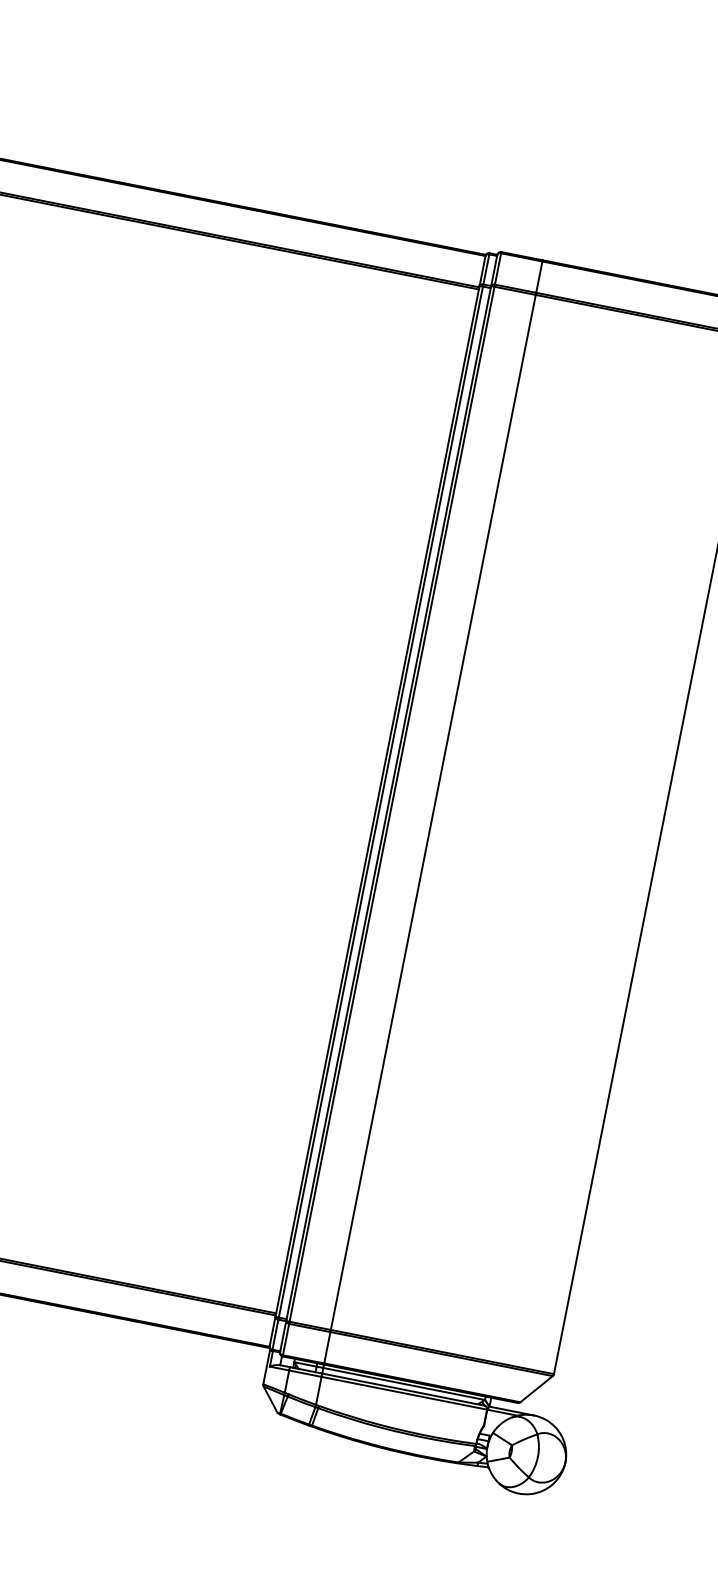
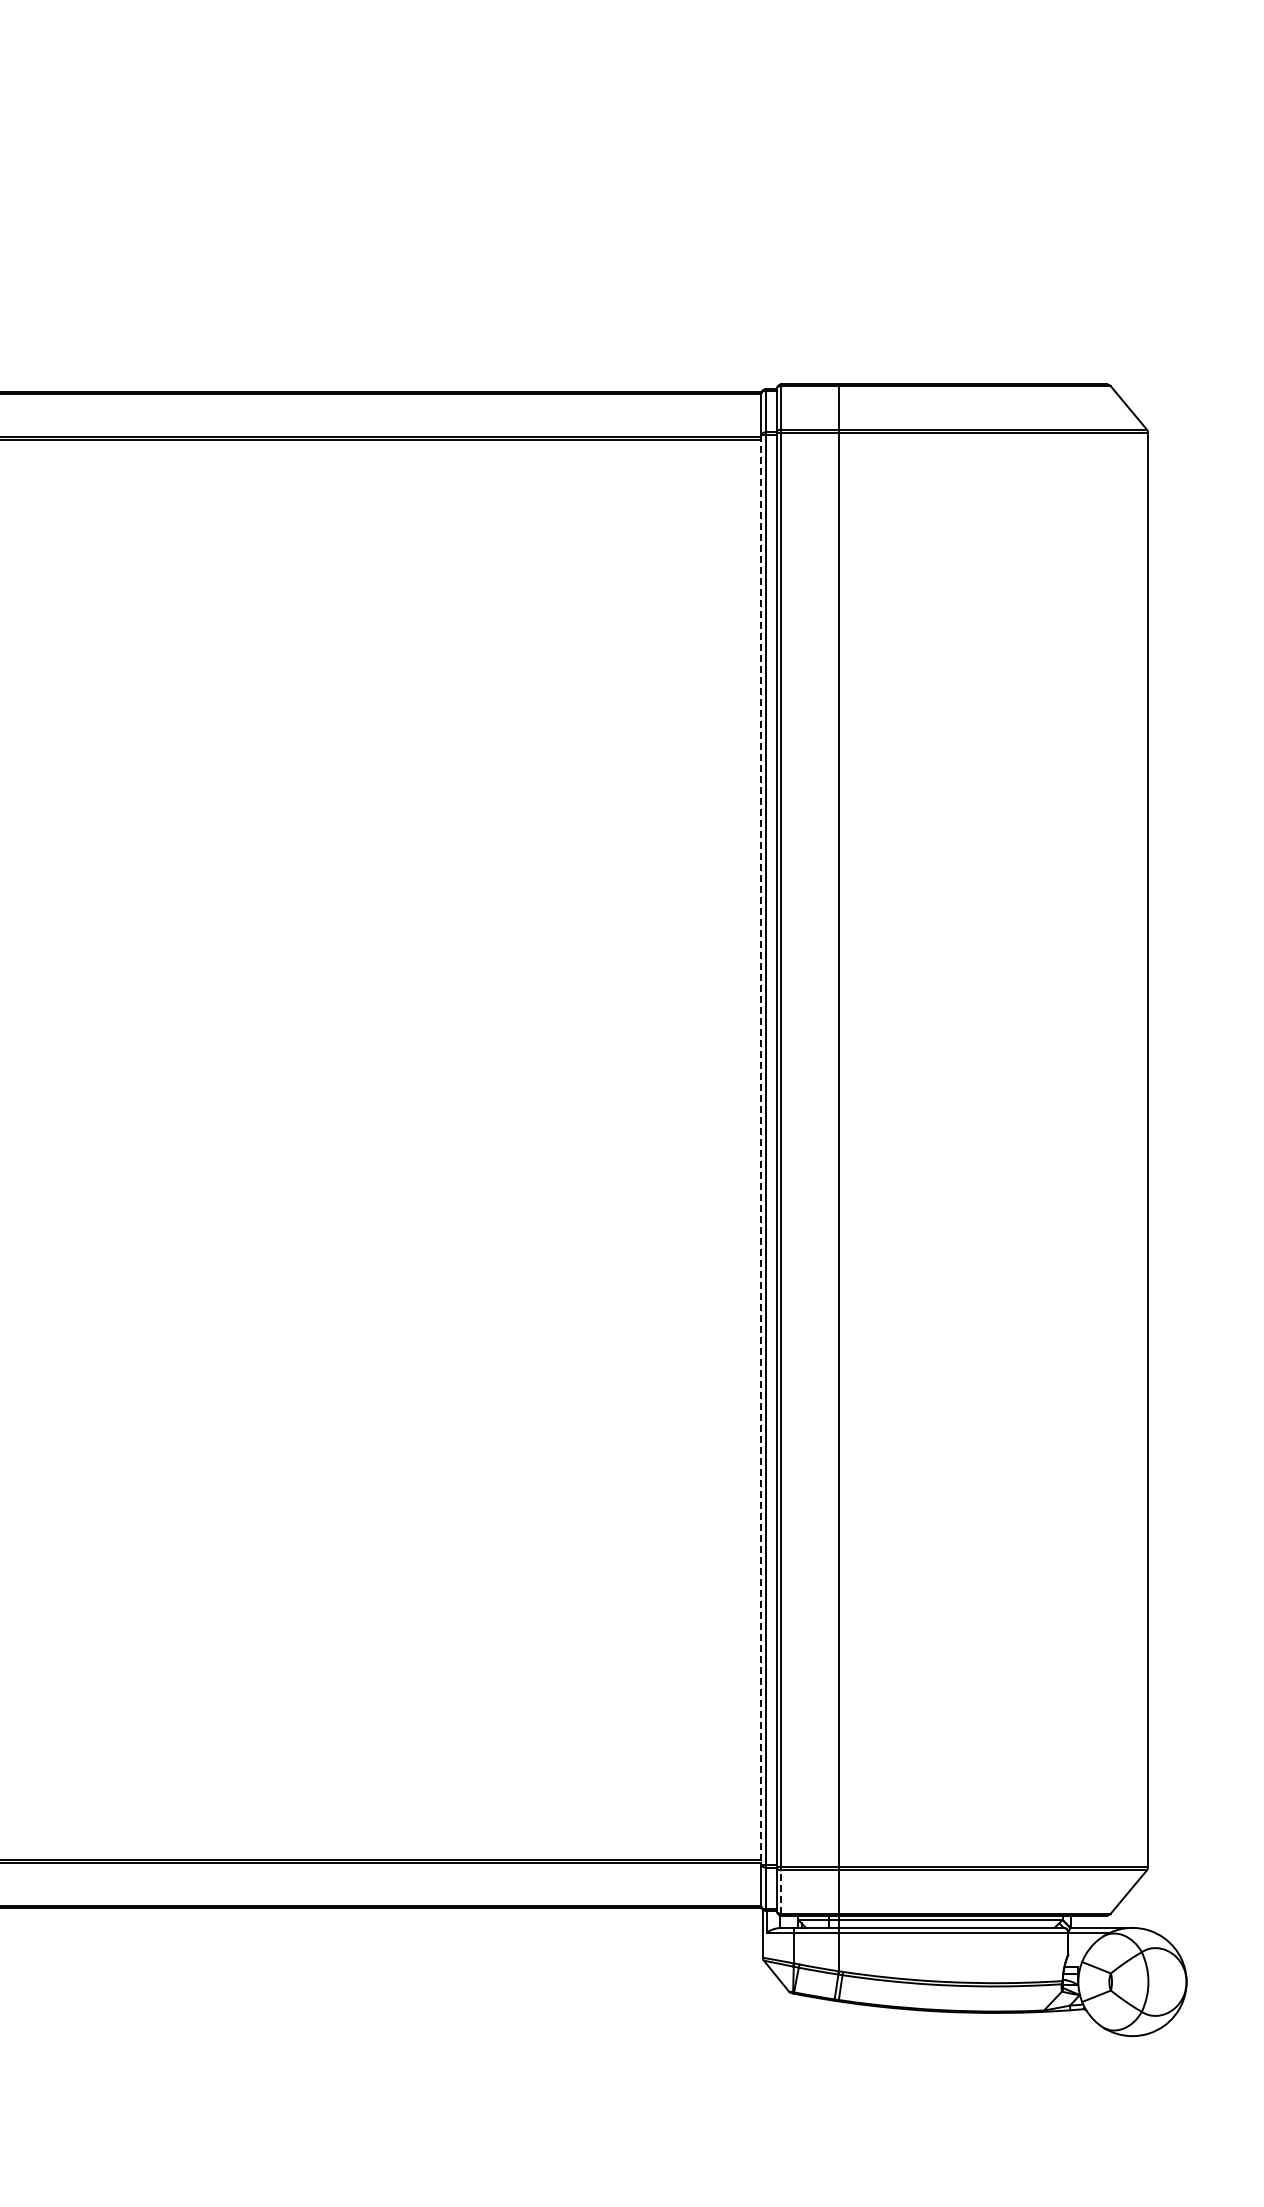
line: (377, 801) -> (761, 1150), solid -> dashed
line: (286, 1339) -> (781, 1892), solid -> dashed

